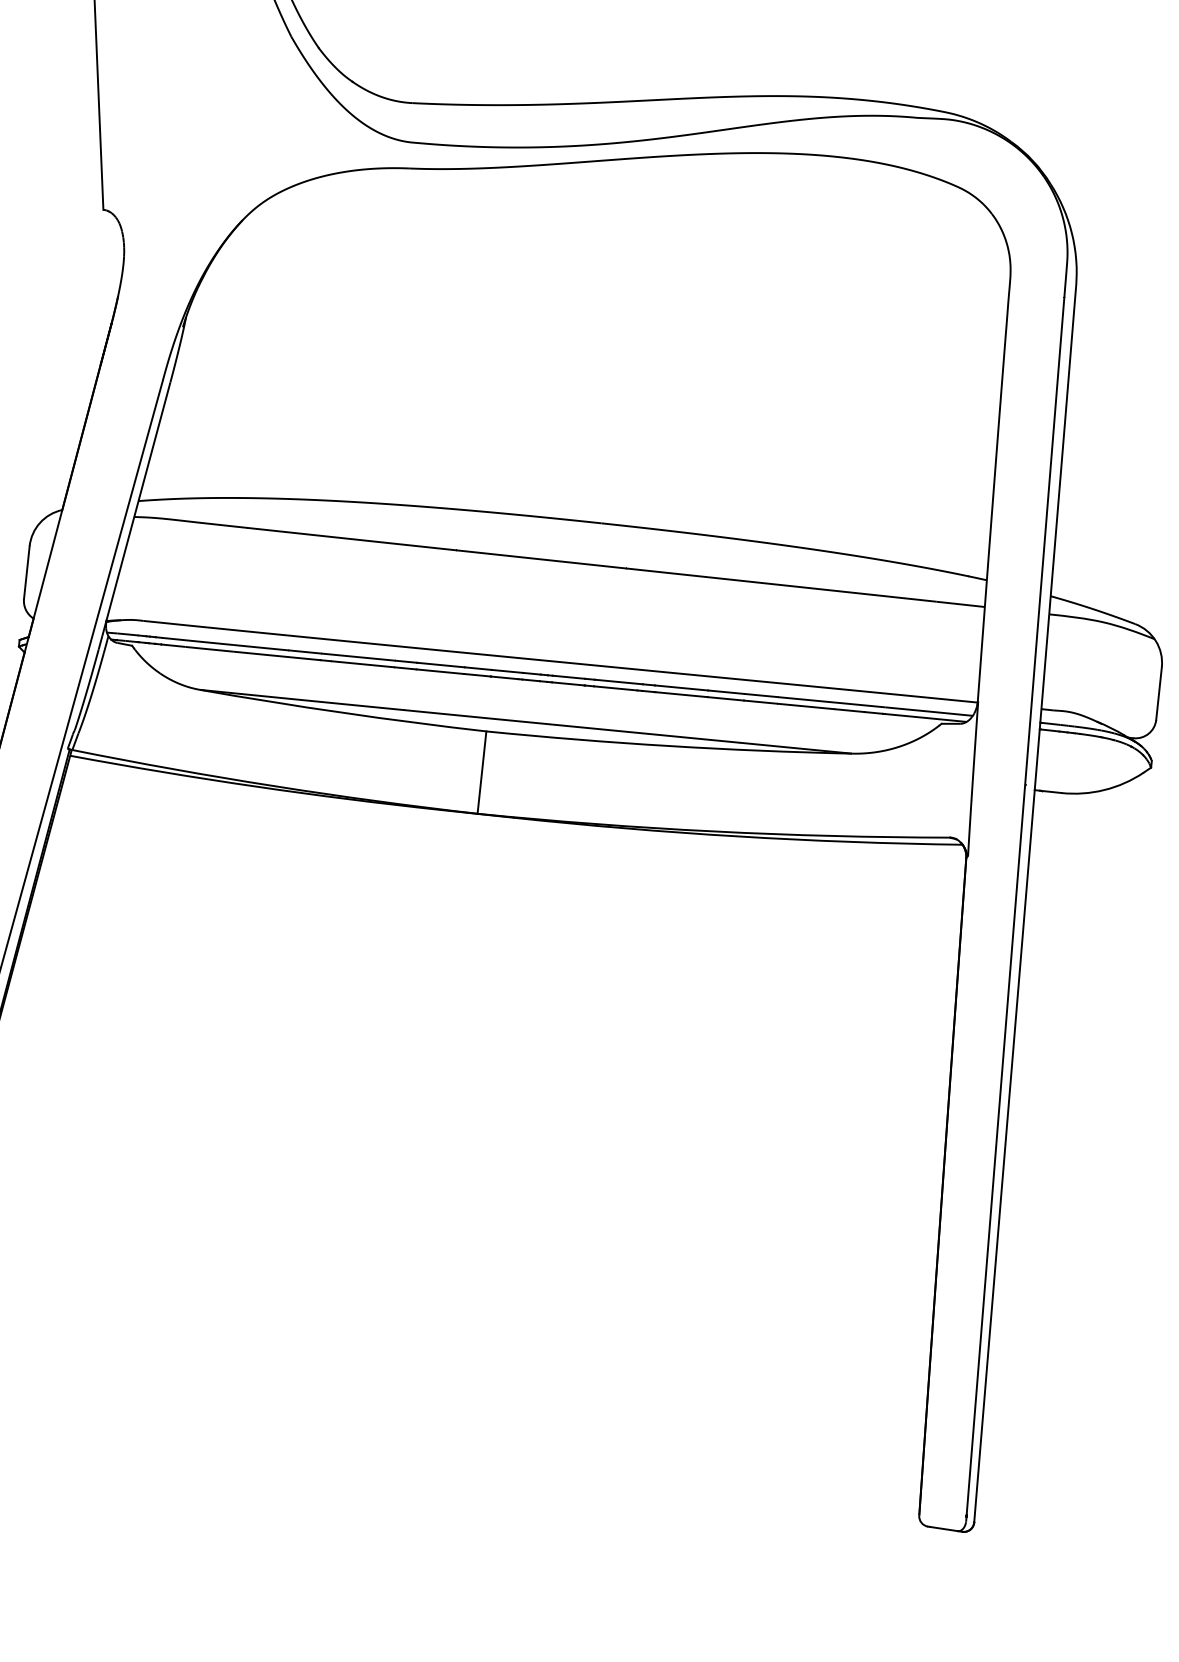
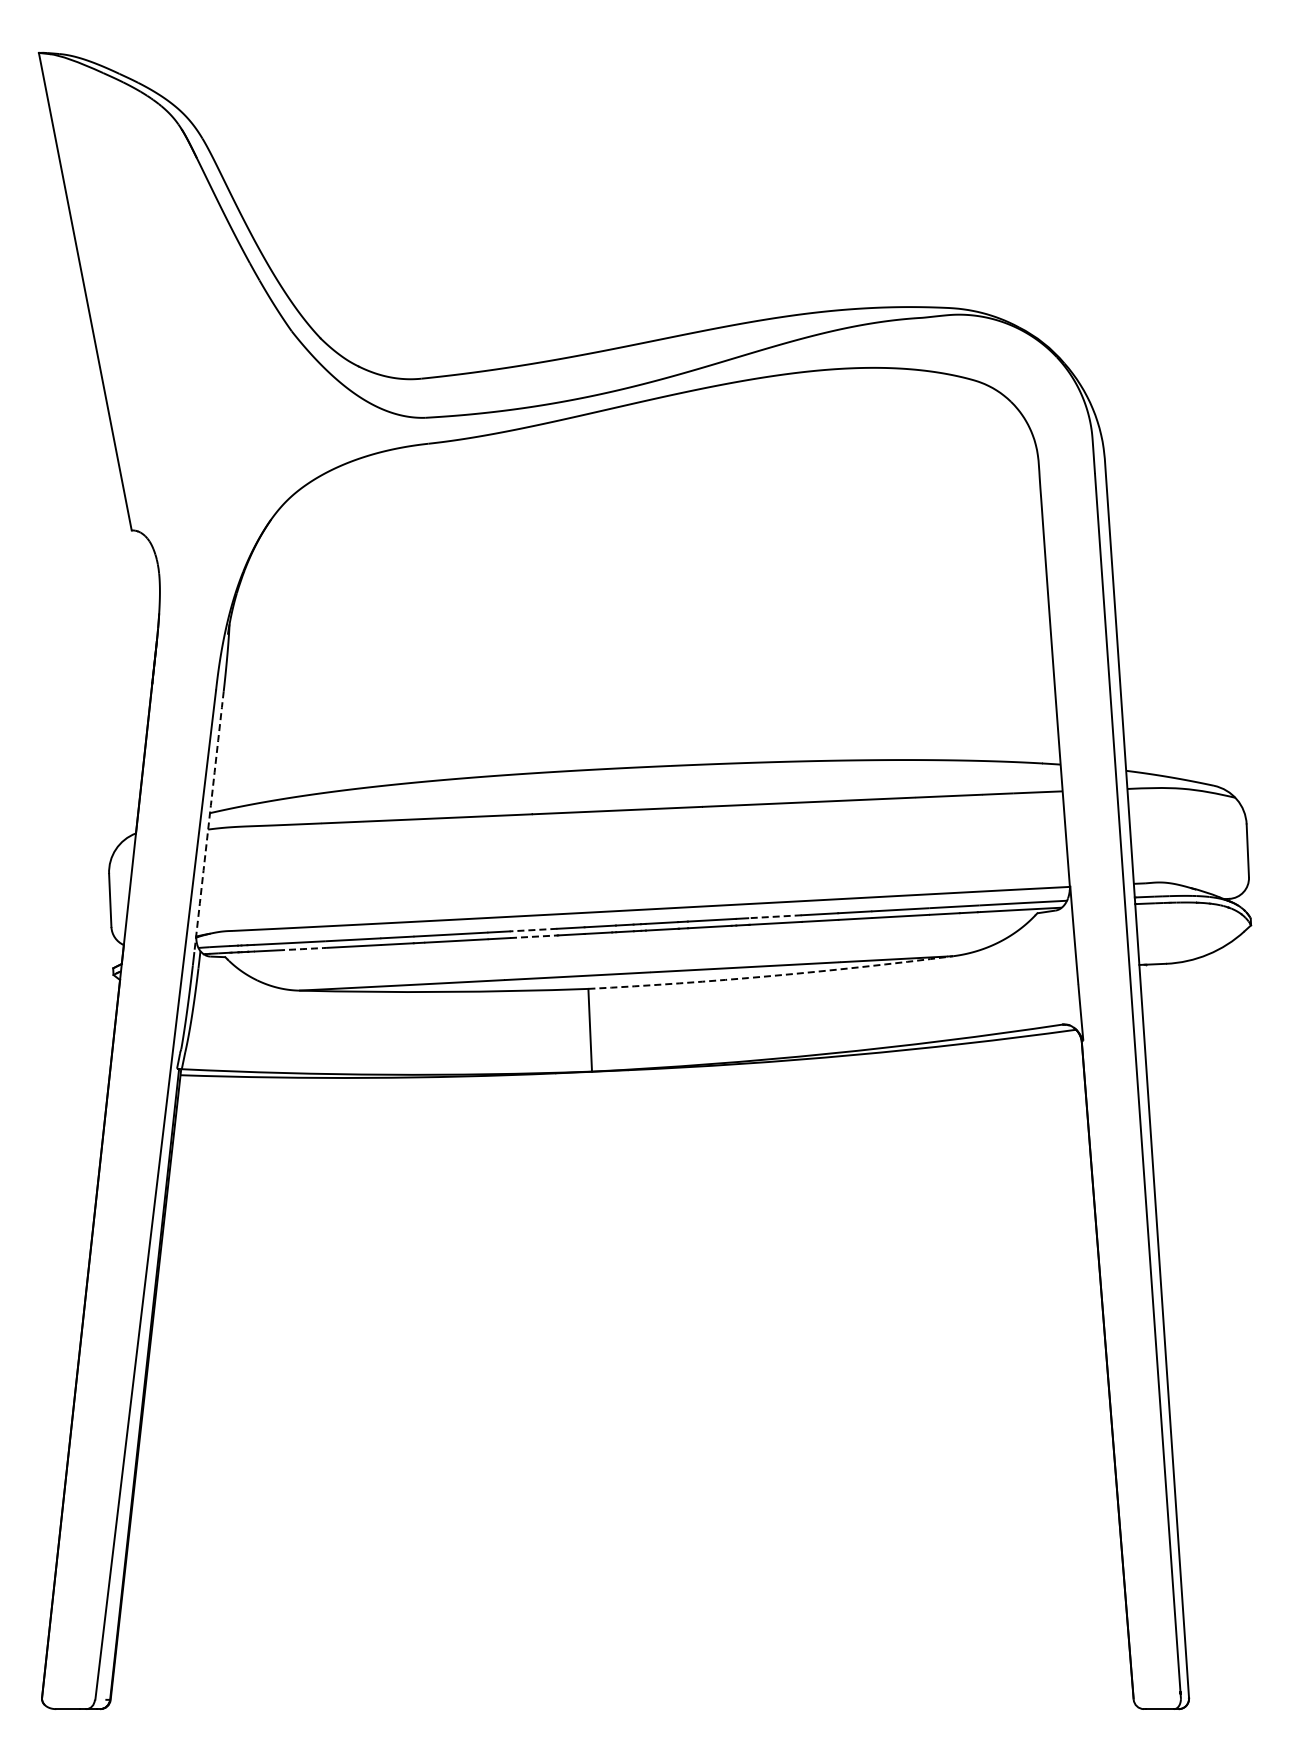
arc: (136, 509) -> (209, 821), solid -> dashed
arc: (209, 649) -> (302, 949), solid -> dashed
line: (440, 665) -> (533, 930), solid -> dashed
line: (439, 671) -> (533, 936), solid -> dashed
line: (681, 687) -> (774, 916), solid -> dashed
arc: (669, 746) -> (771, 976), solid -> dashed

